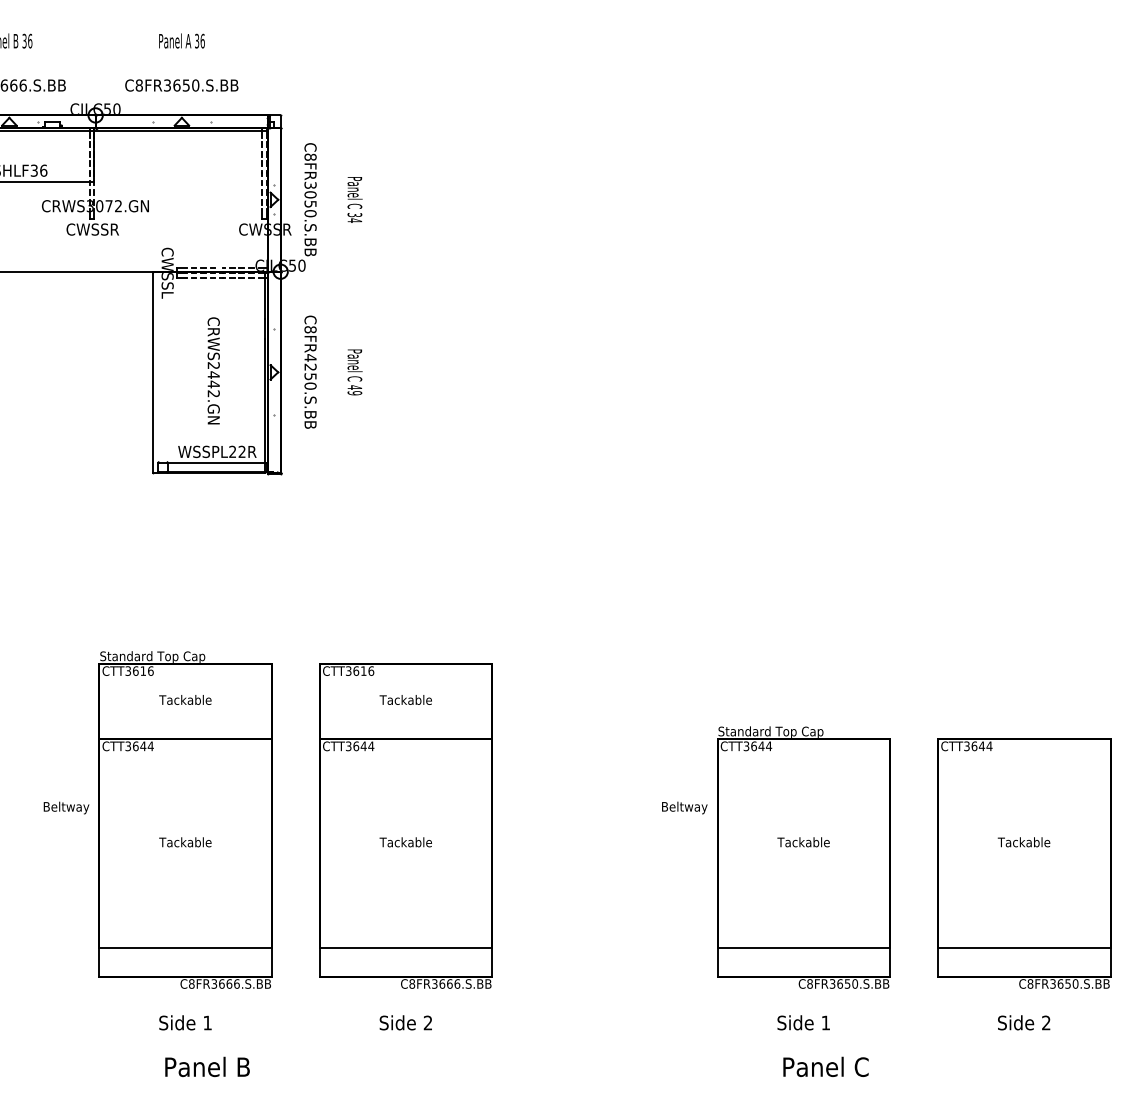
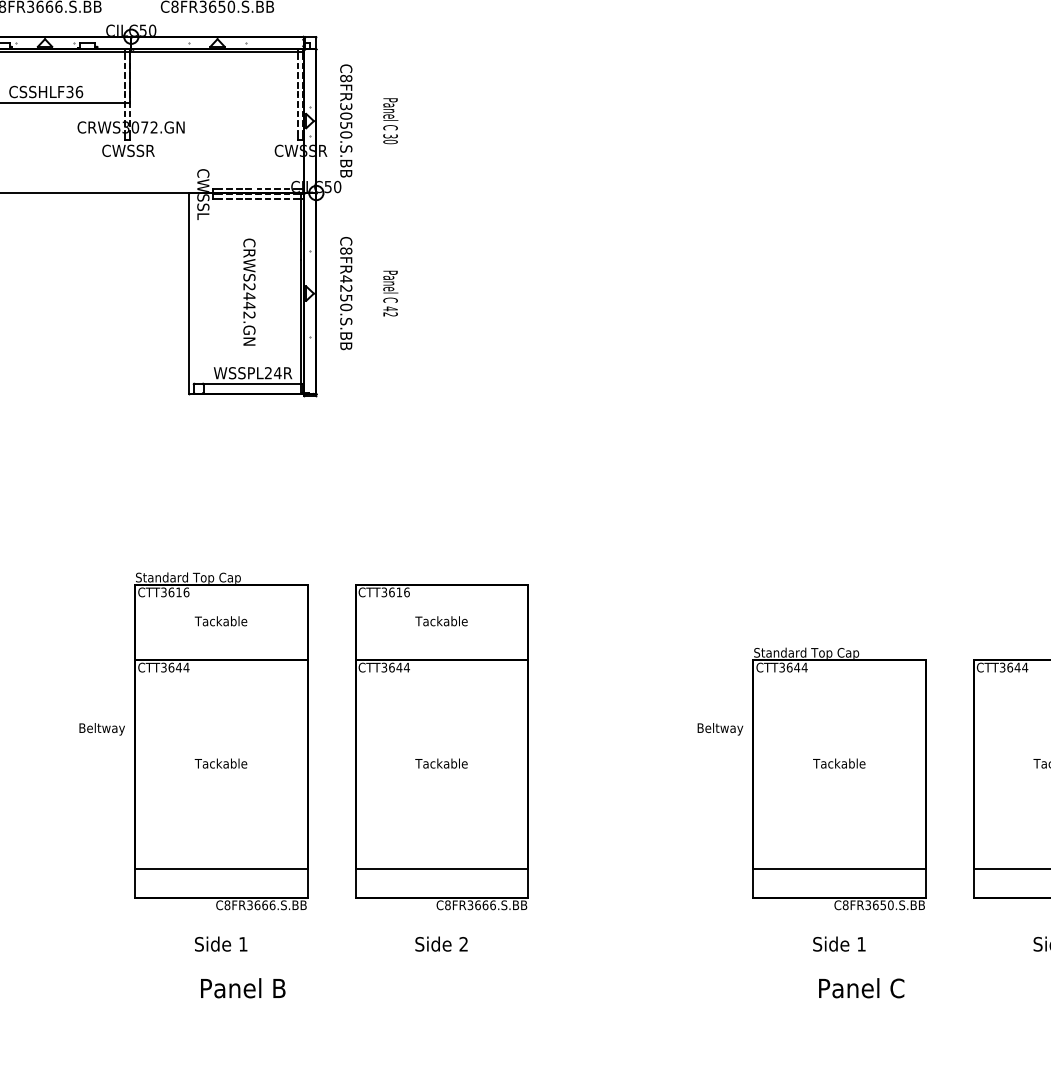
text: (354, 220) -> (390, 141), 34 -> 30
text: (354, 393) -> (390, 314), 49 -> 42
text: (242, 451) -> (278, 372), WSSPL22R -> WSSPL24R

